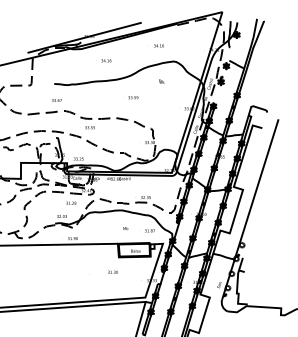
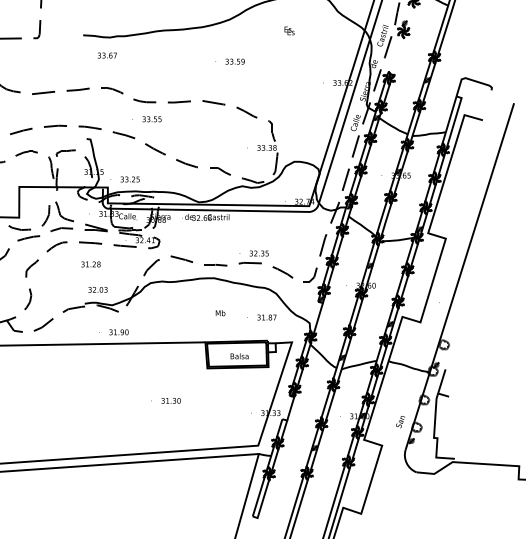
text: (56, 100) -> (106, 55), moved
text: (71, 202) -> (91, 263), moved
text: (112, 271) -> (170, 399), moved

